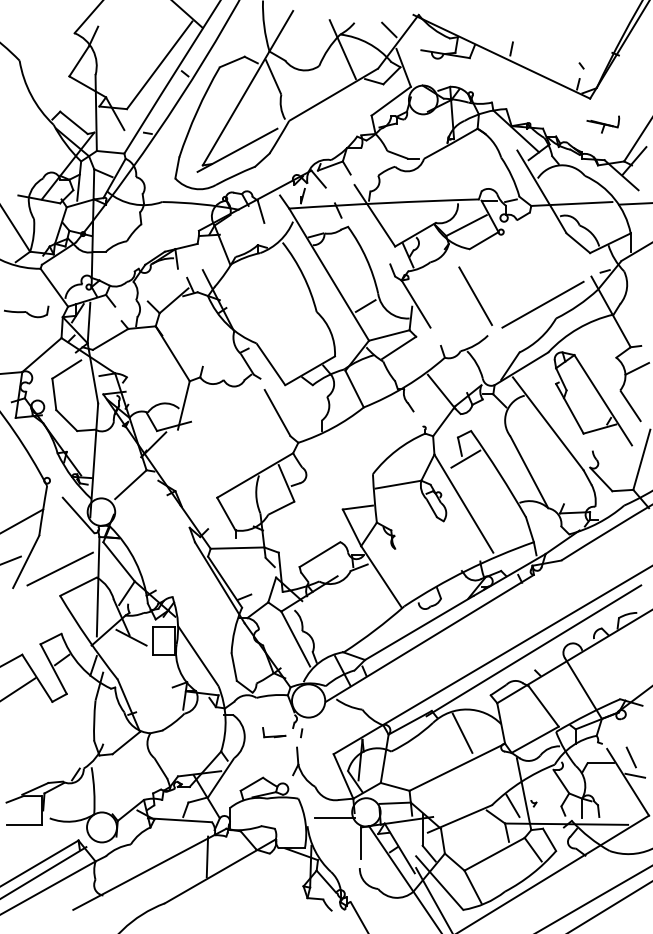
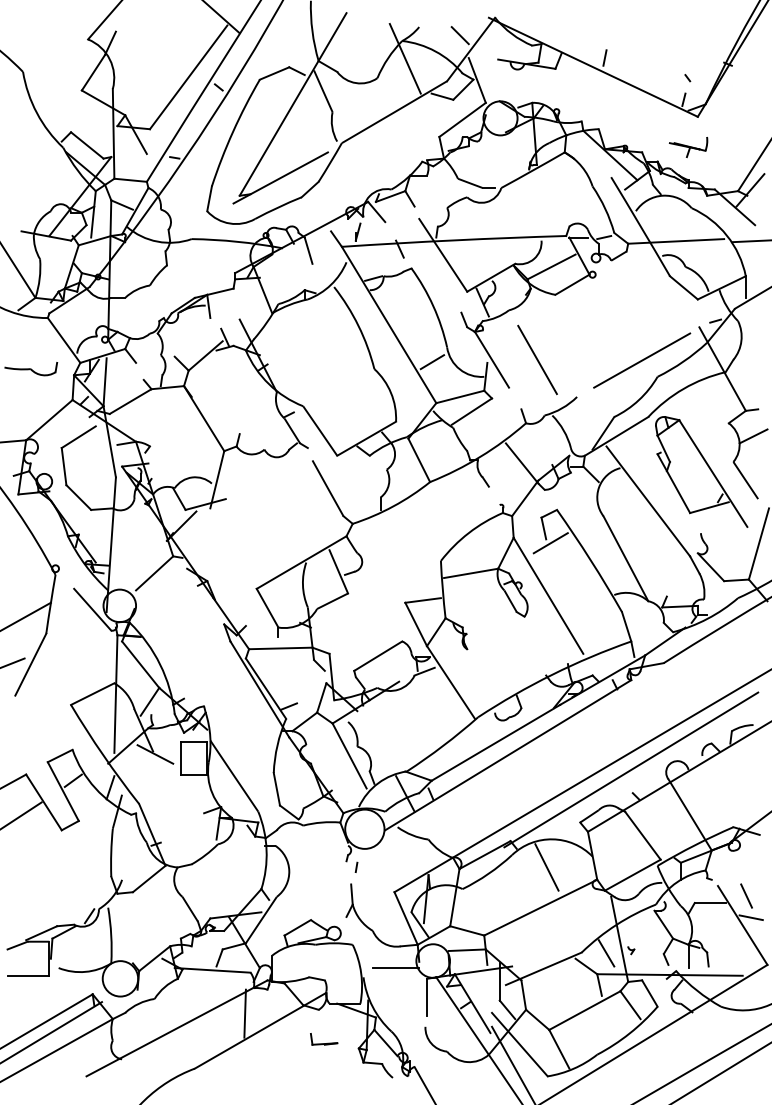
part: (603, 124) -> (688, 147), moved
line: (475, 295) -> (537, 359), moved
line: (59, 568) -> (70, 672), removed
part: (274, 732) -> (324, 1039), moved

